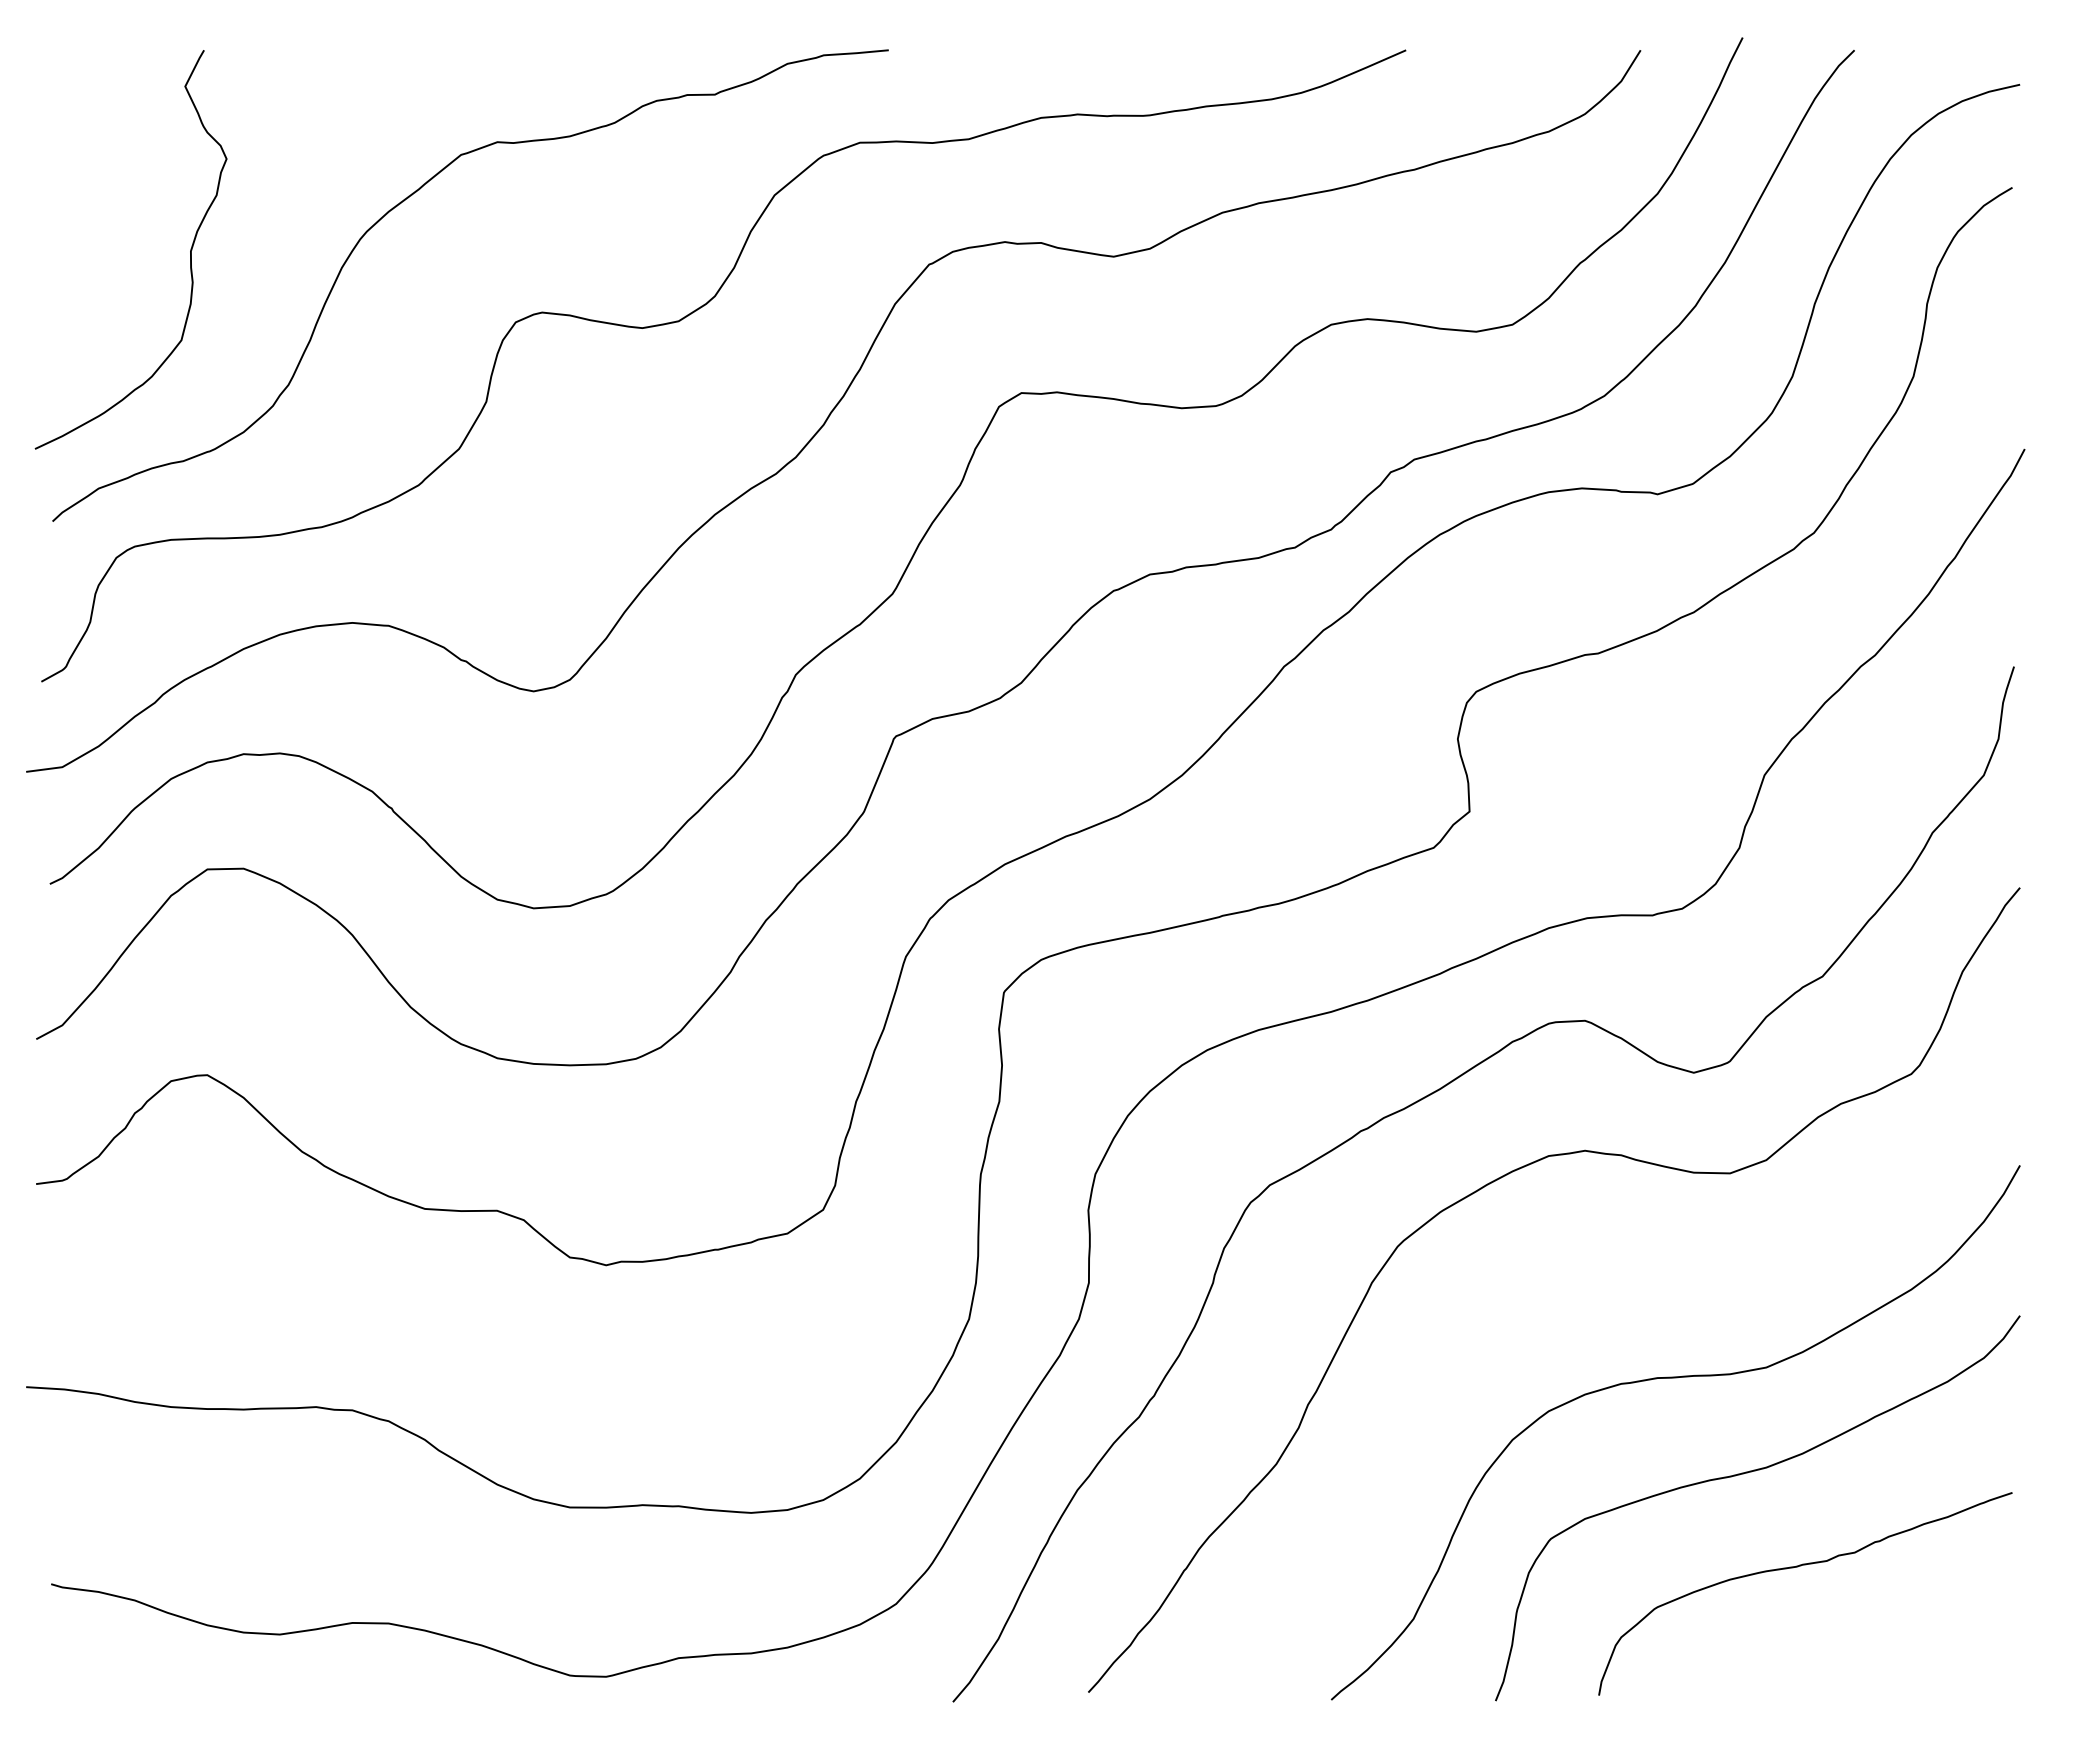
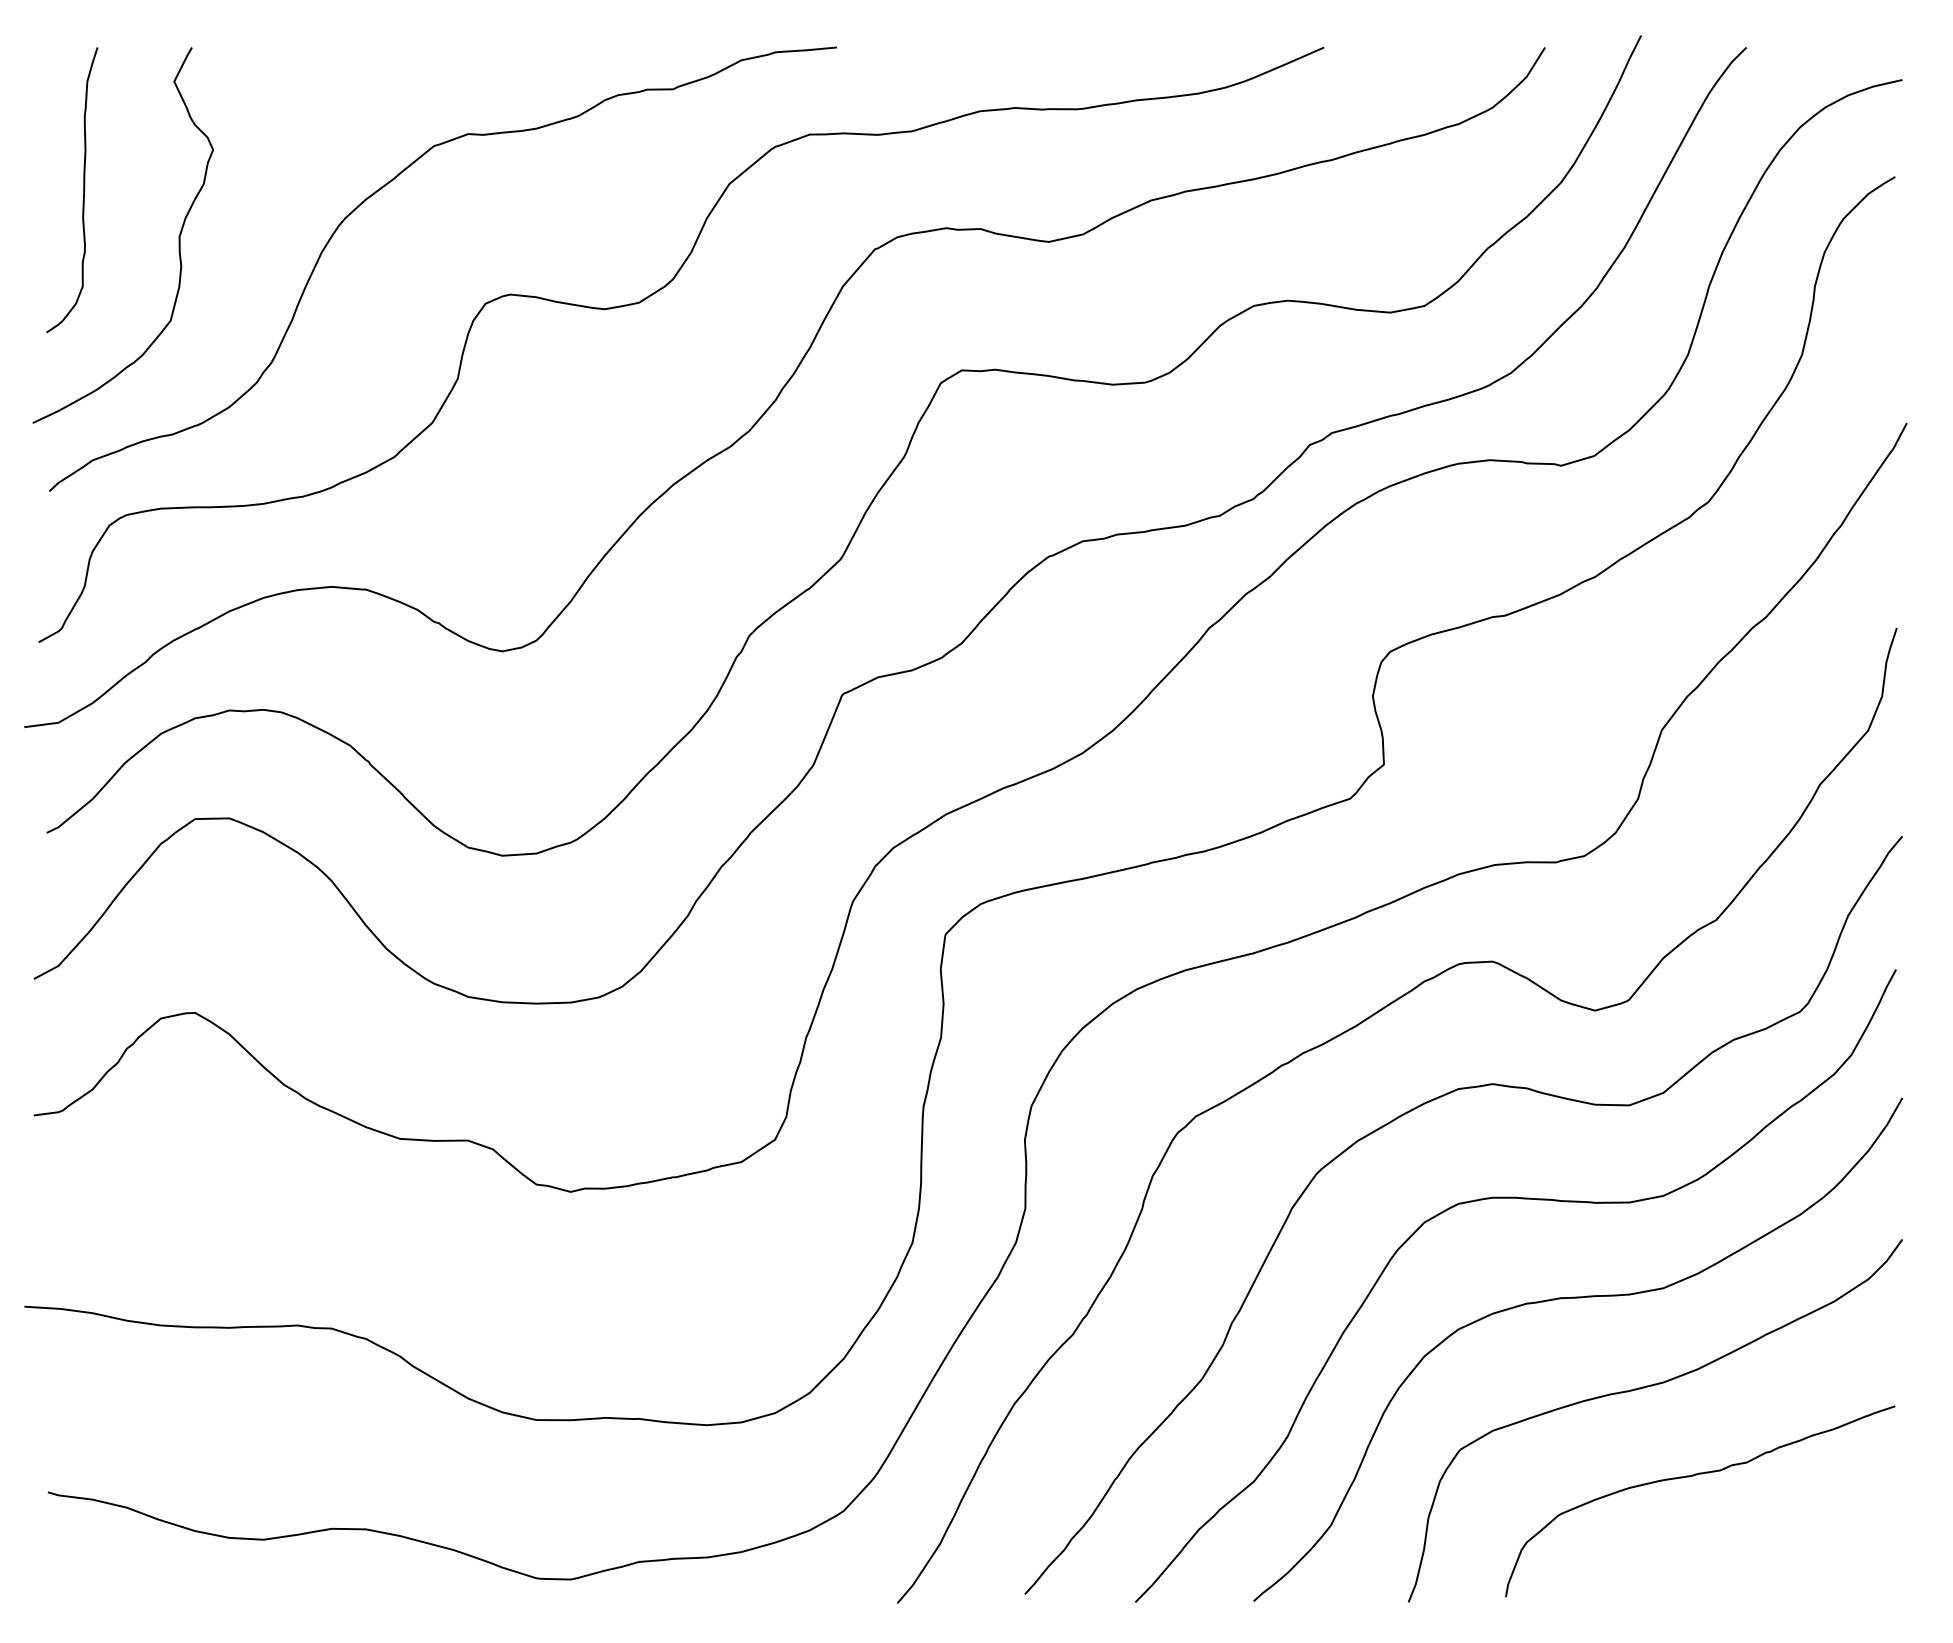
curve: (88, 201) -> (83, 189), added
curve: (1618, 1273) -> (1524, 1199), added

